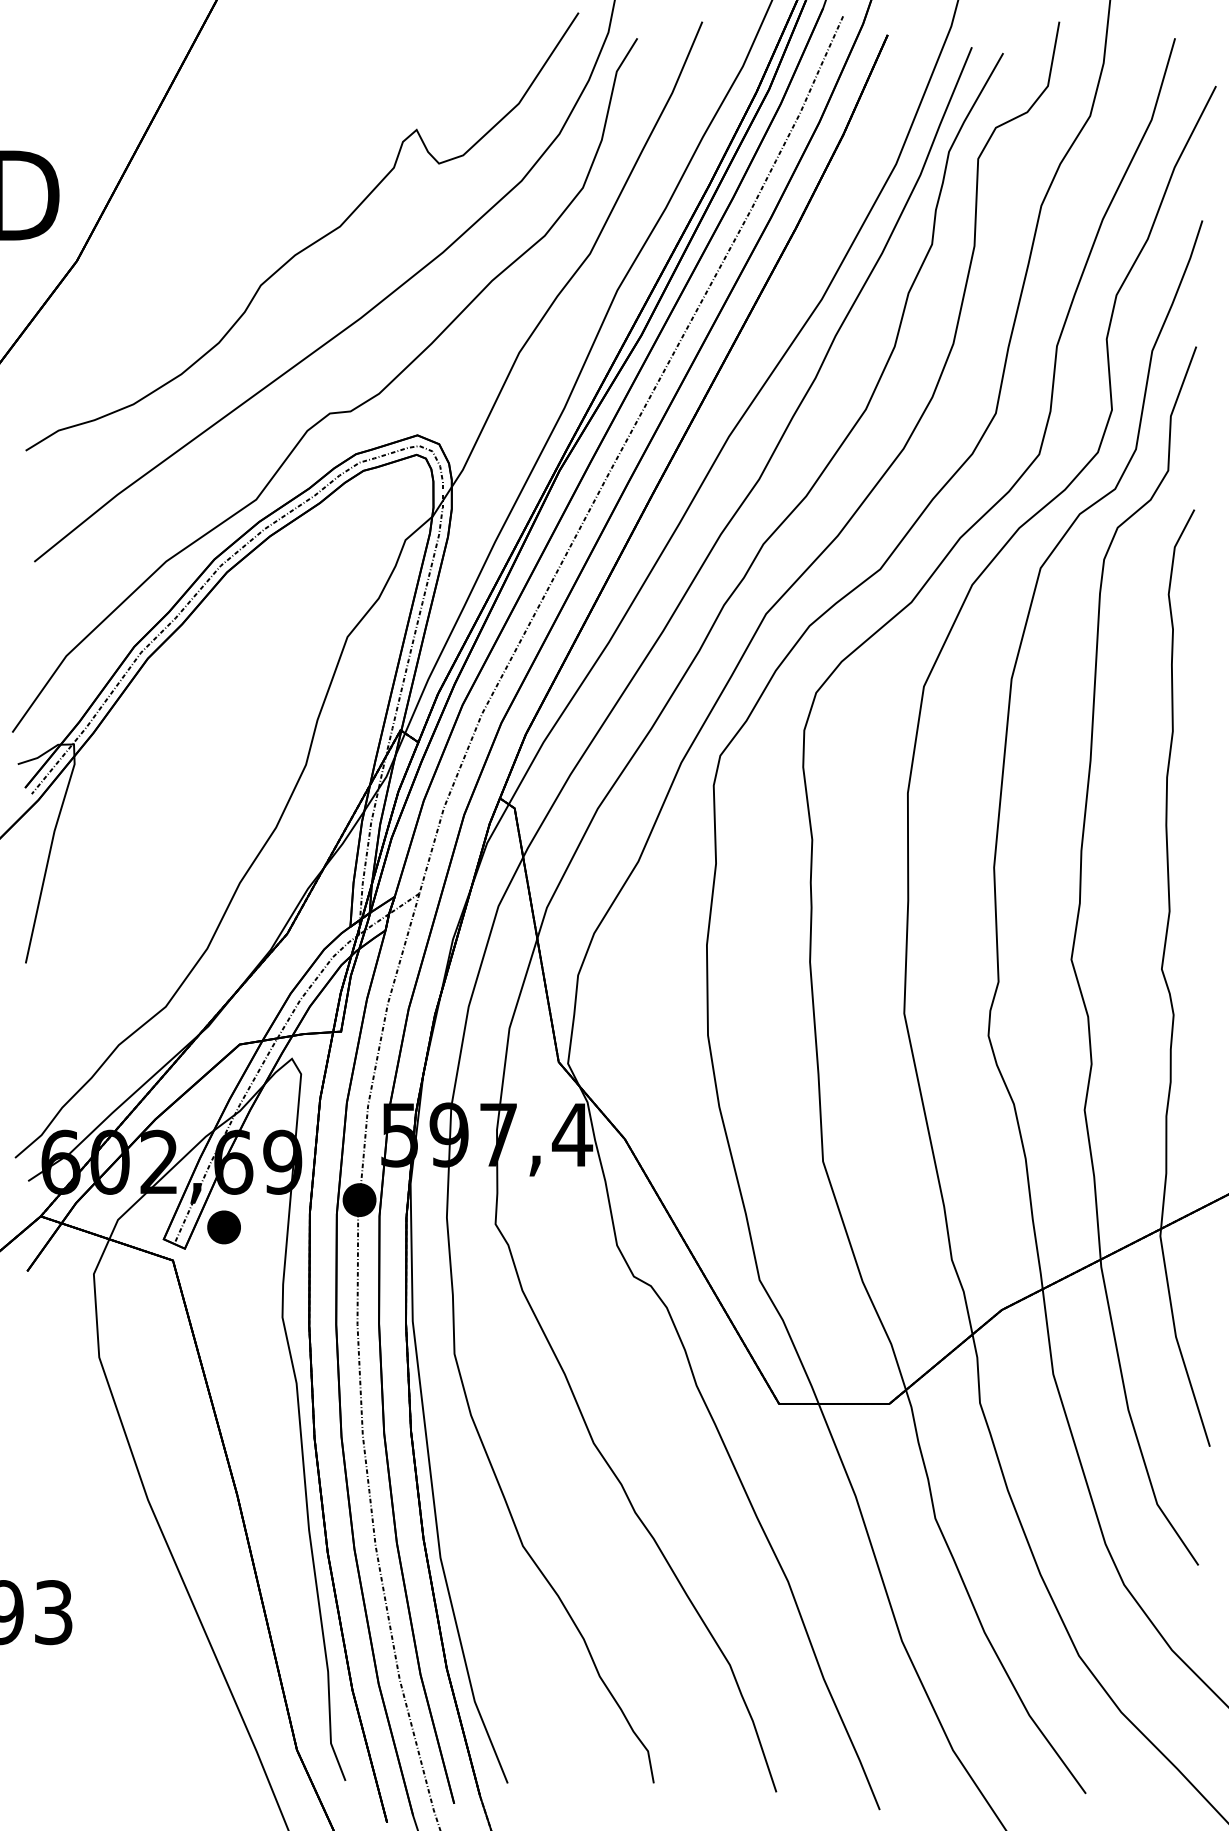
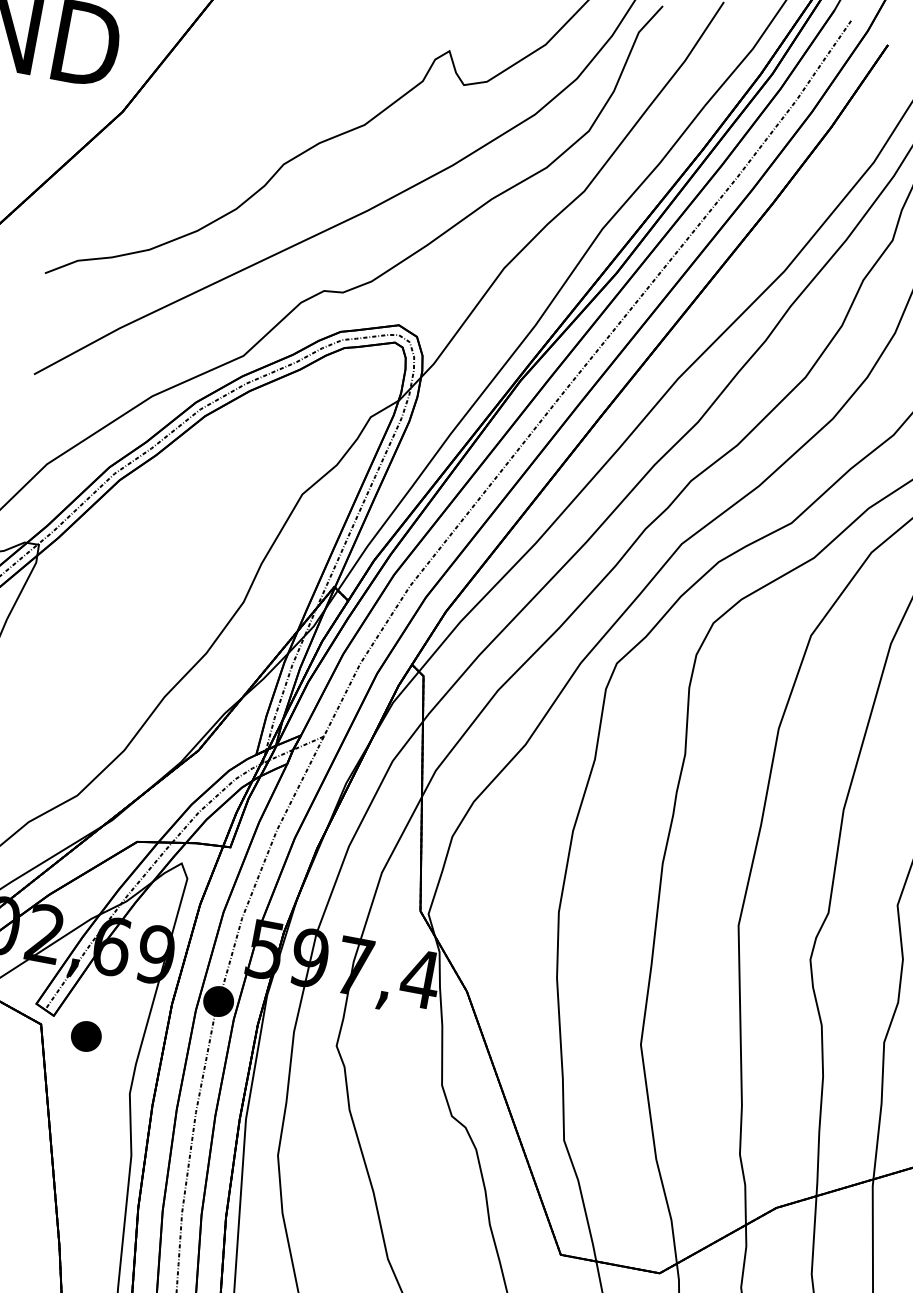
part: (223, 1227) -> (85, 1036), moved

